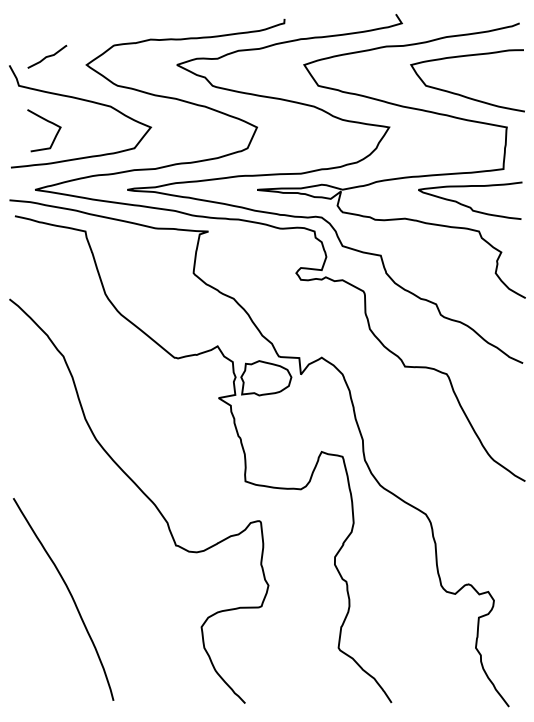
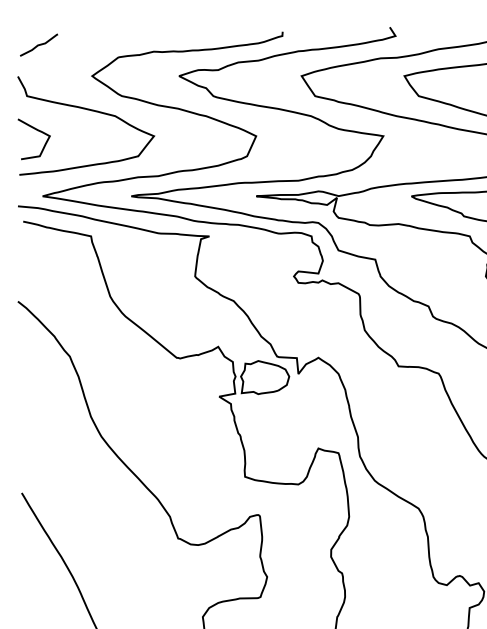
curve: (47, 56) -> (39, 44), moved
curve: (48, 122) -> (38, 131), moved

